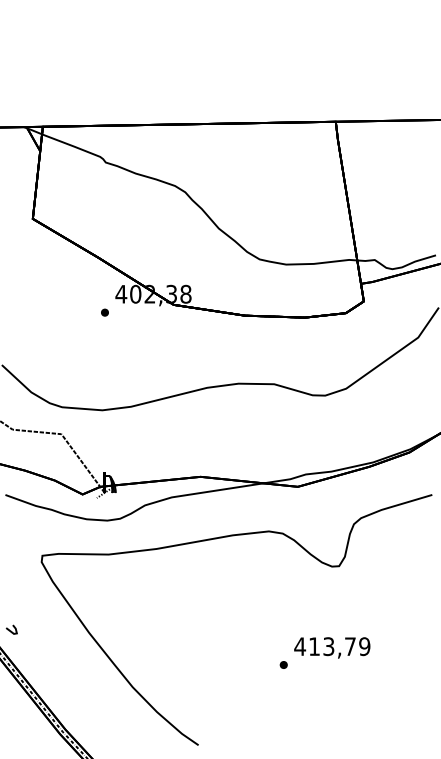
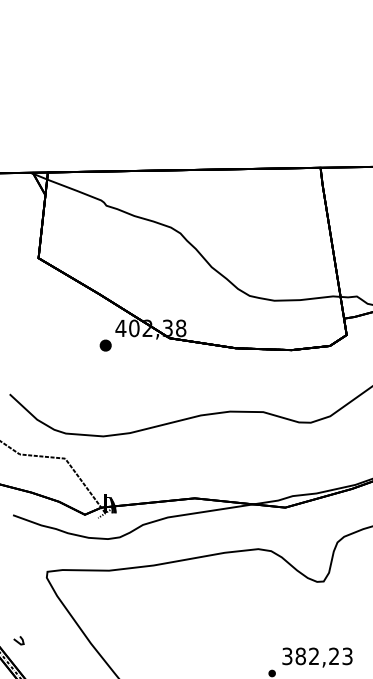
part: (104, 312) -> (105, 345), size x1.6
text: (332, 646) -> (317, 656), 413,79 -> 382,23

